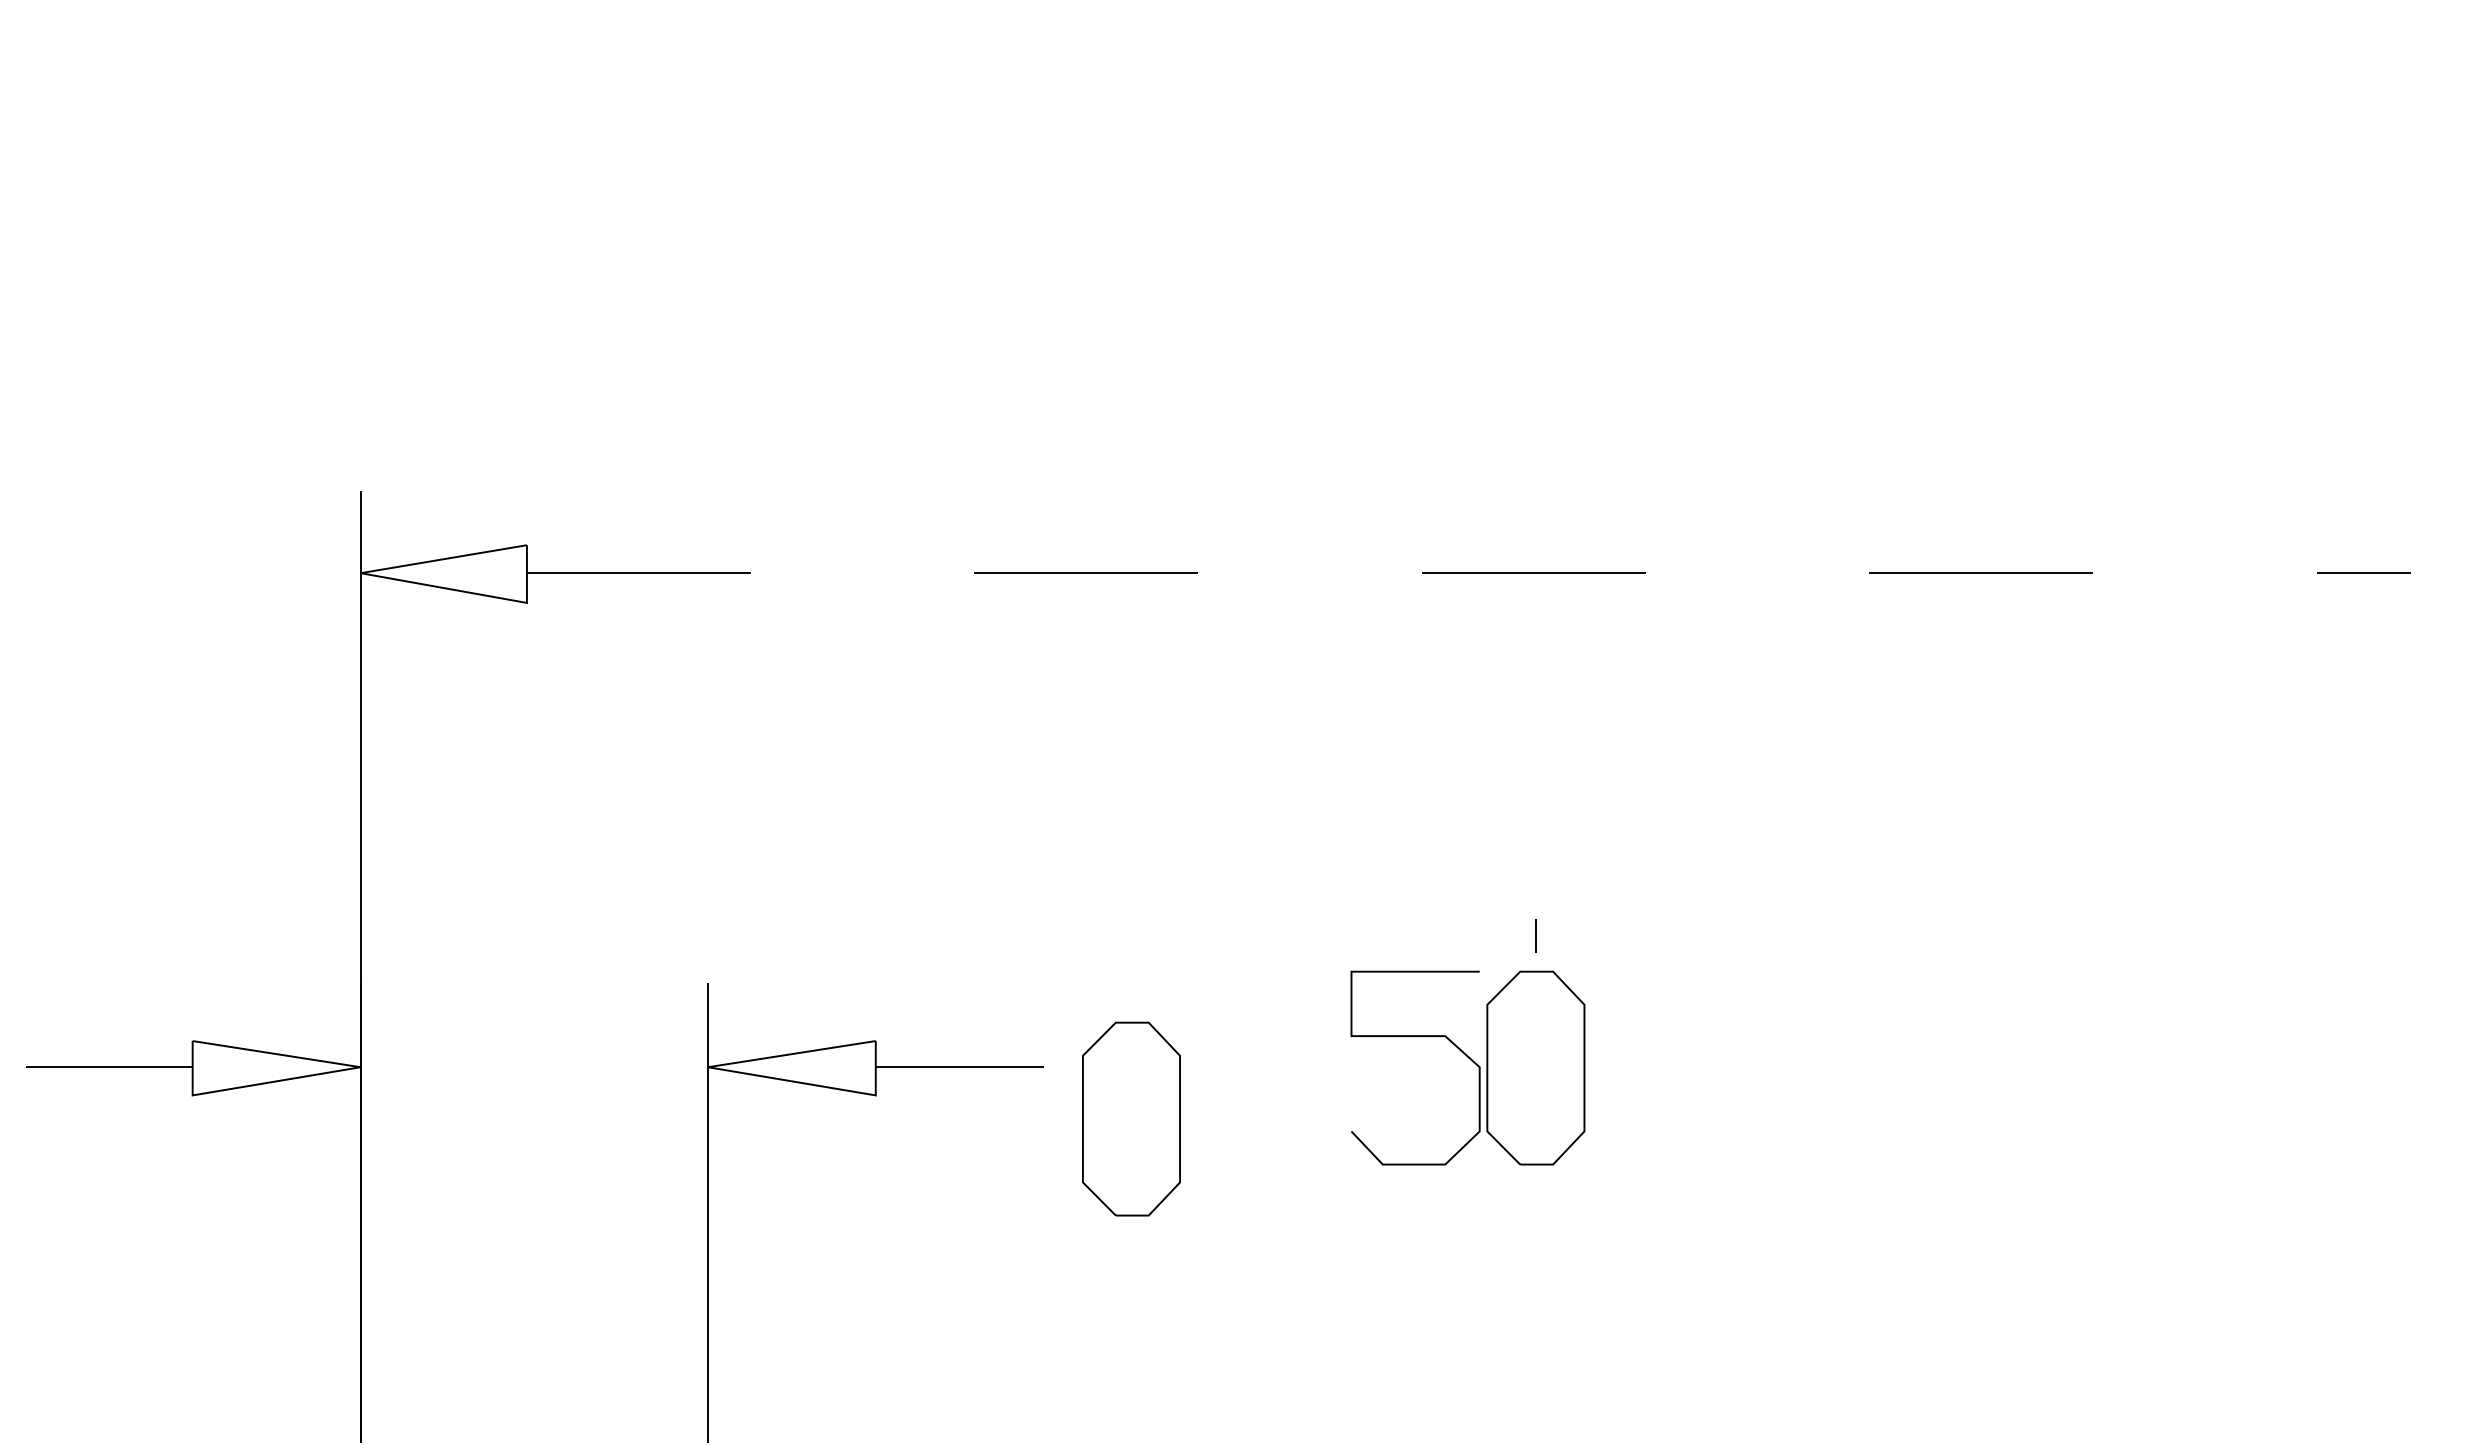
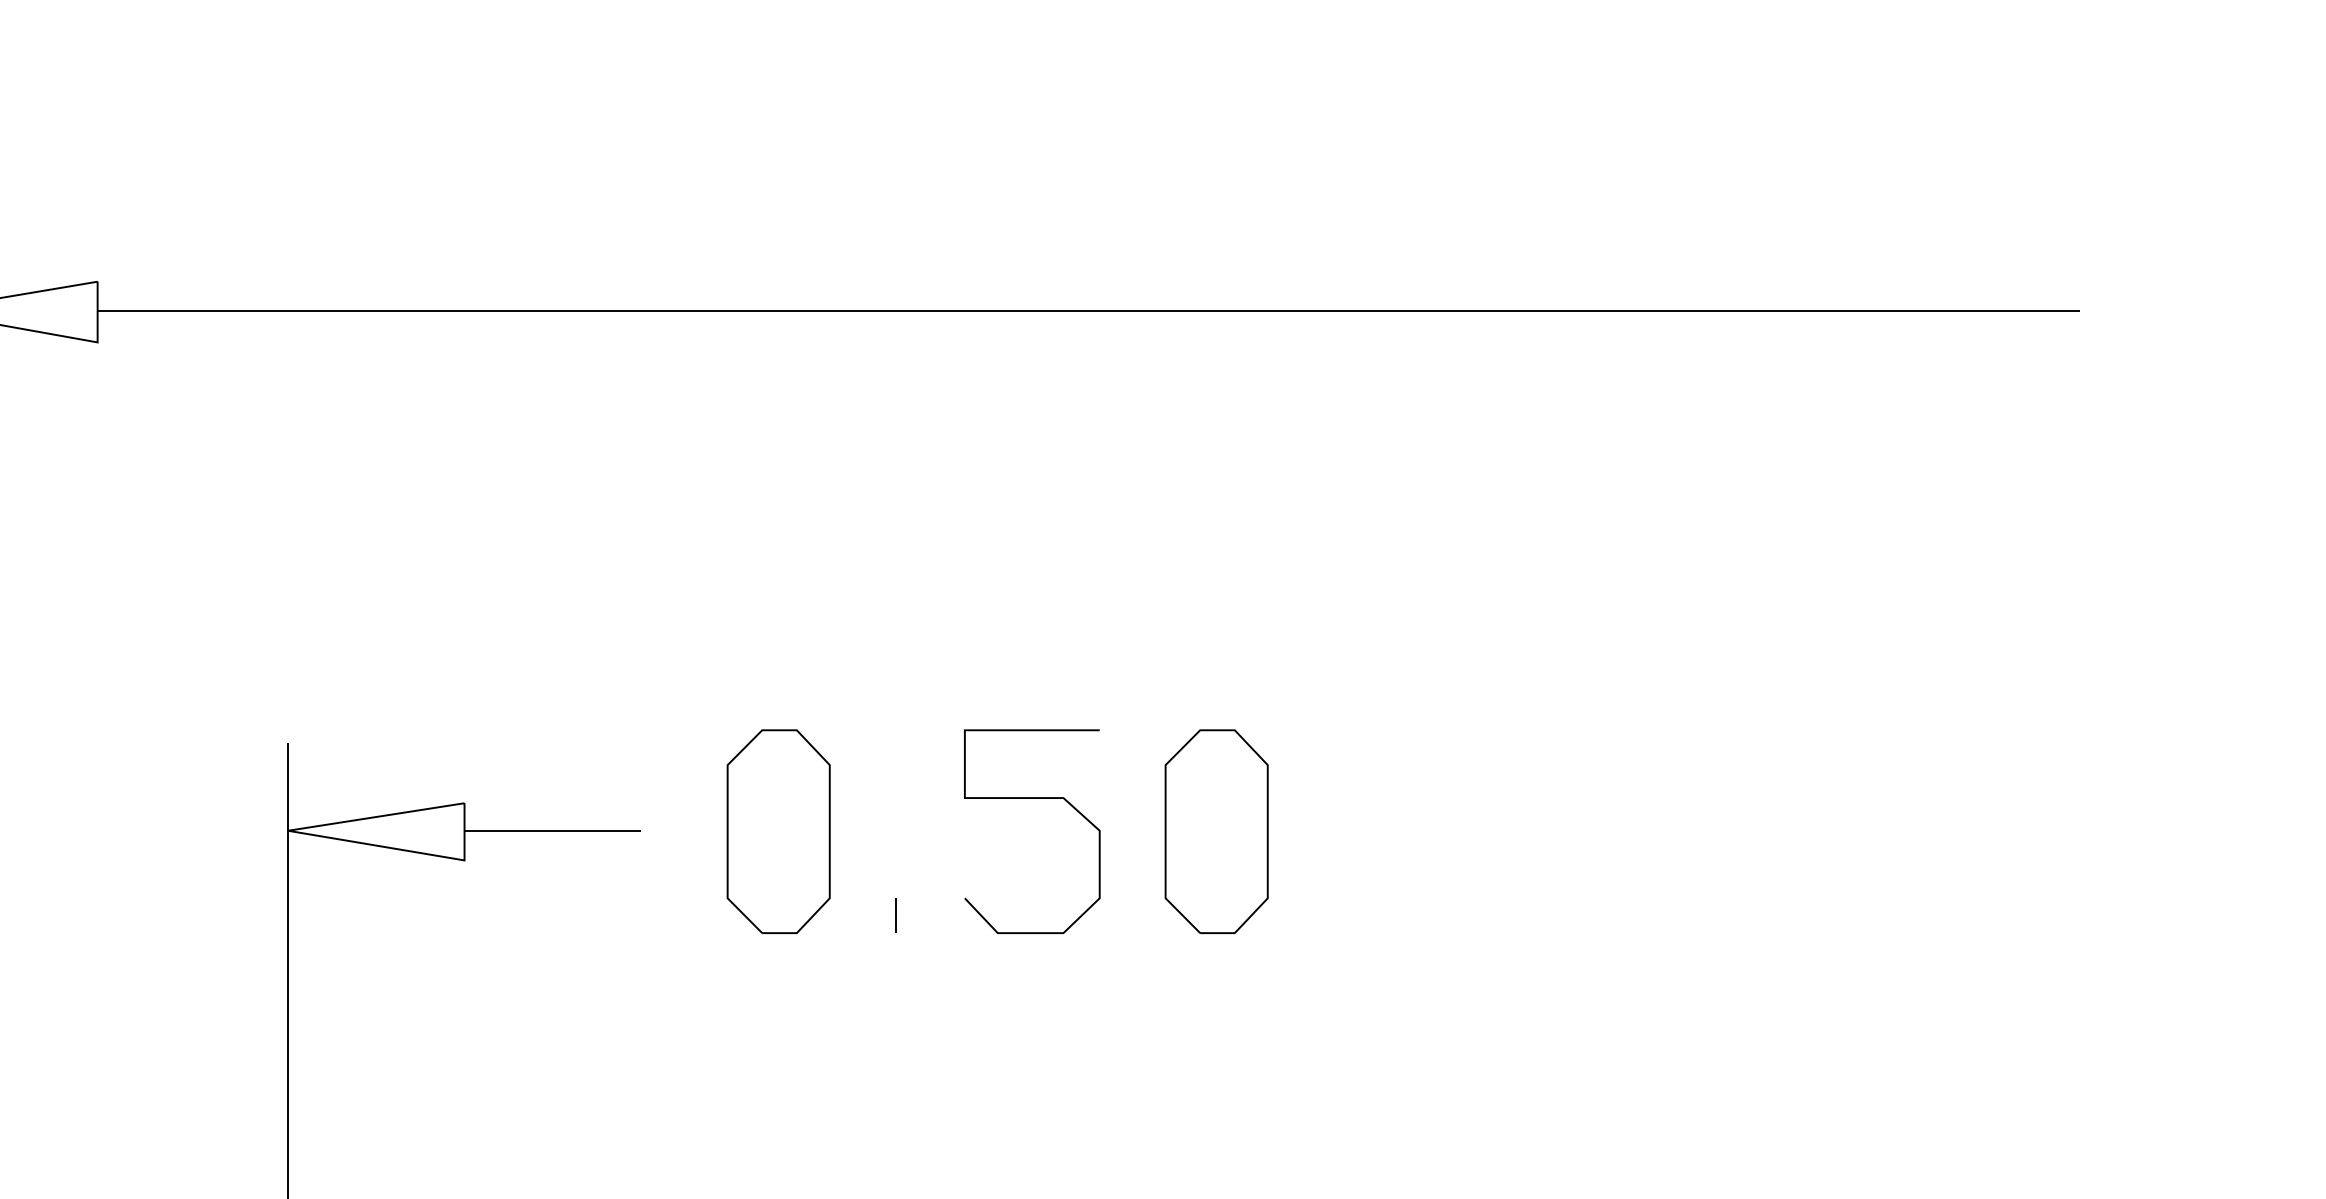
line: (1469, 573) -> (1089, 311), dashed -> solid
line: (1535, 935) -> (895, 915), moved
part: (1535, 1067) -> (1216, 831), moved
part: (1131, 1118) -> (778, 831), moved

